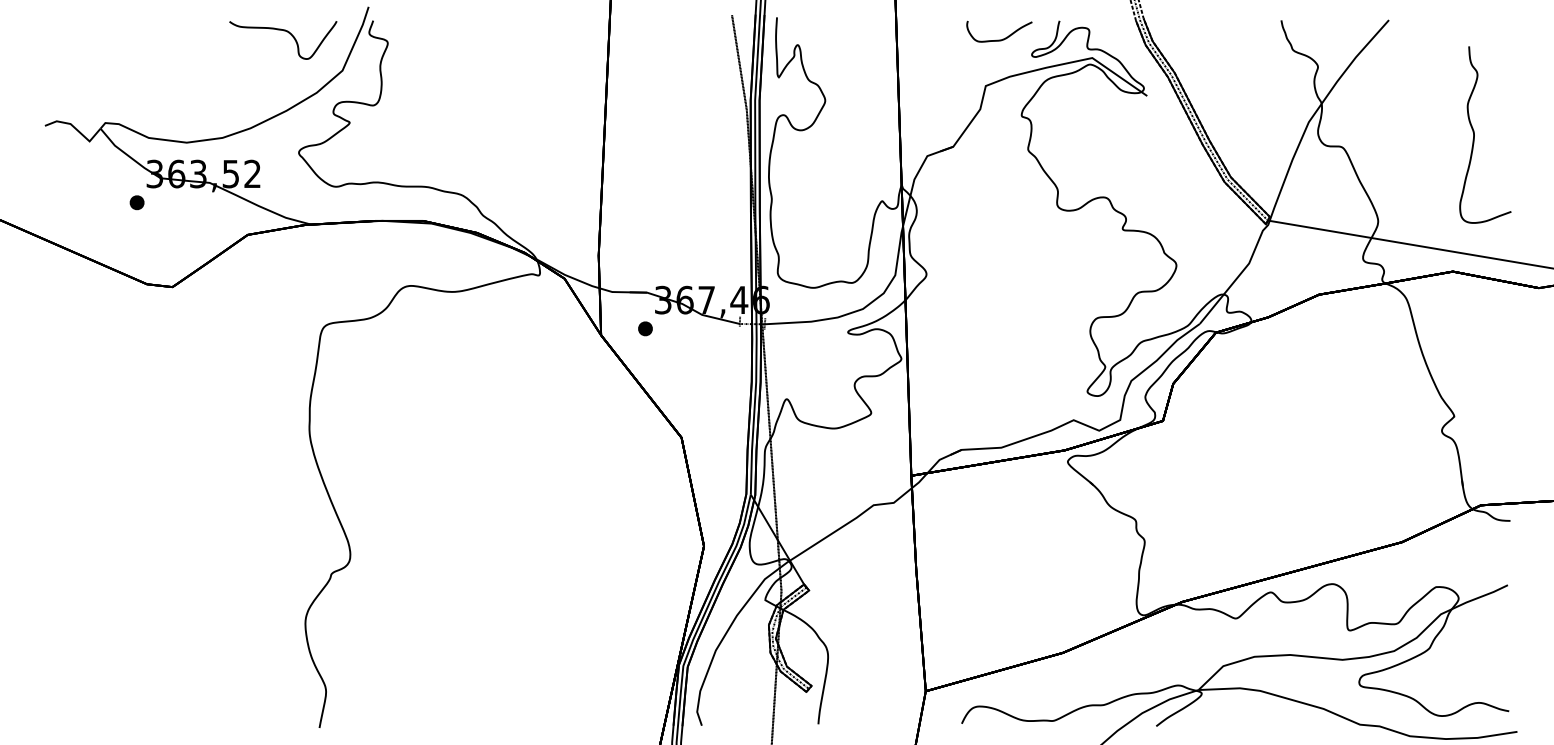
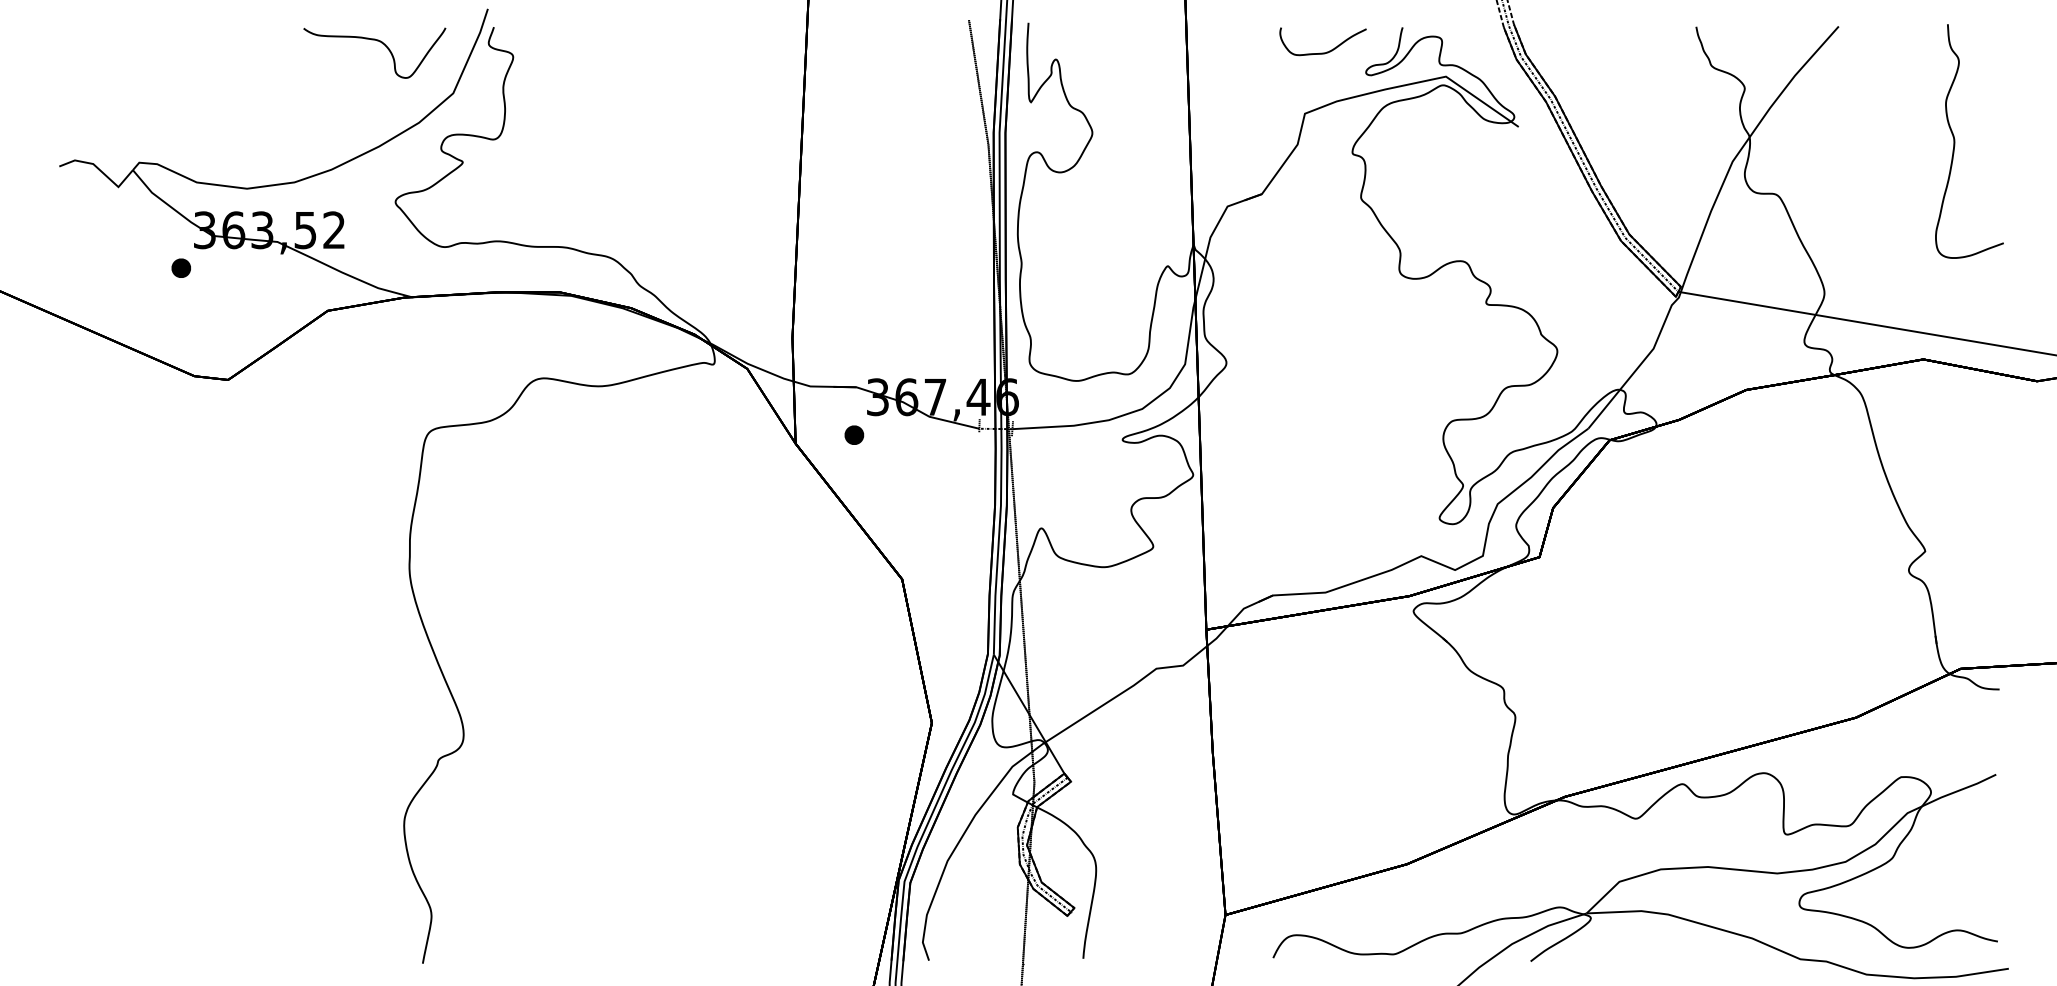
part: (1474, 134) -> (1955, 141), moved

